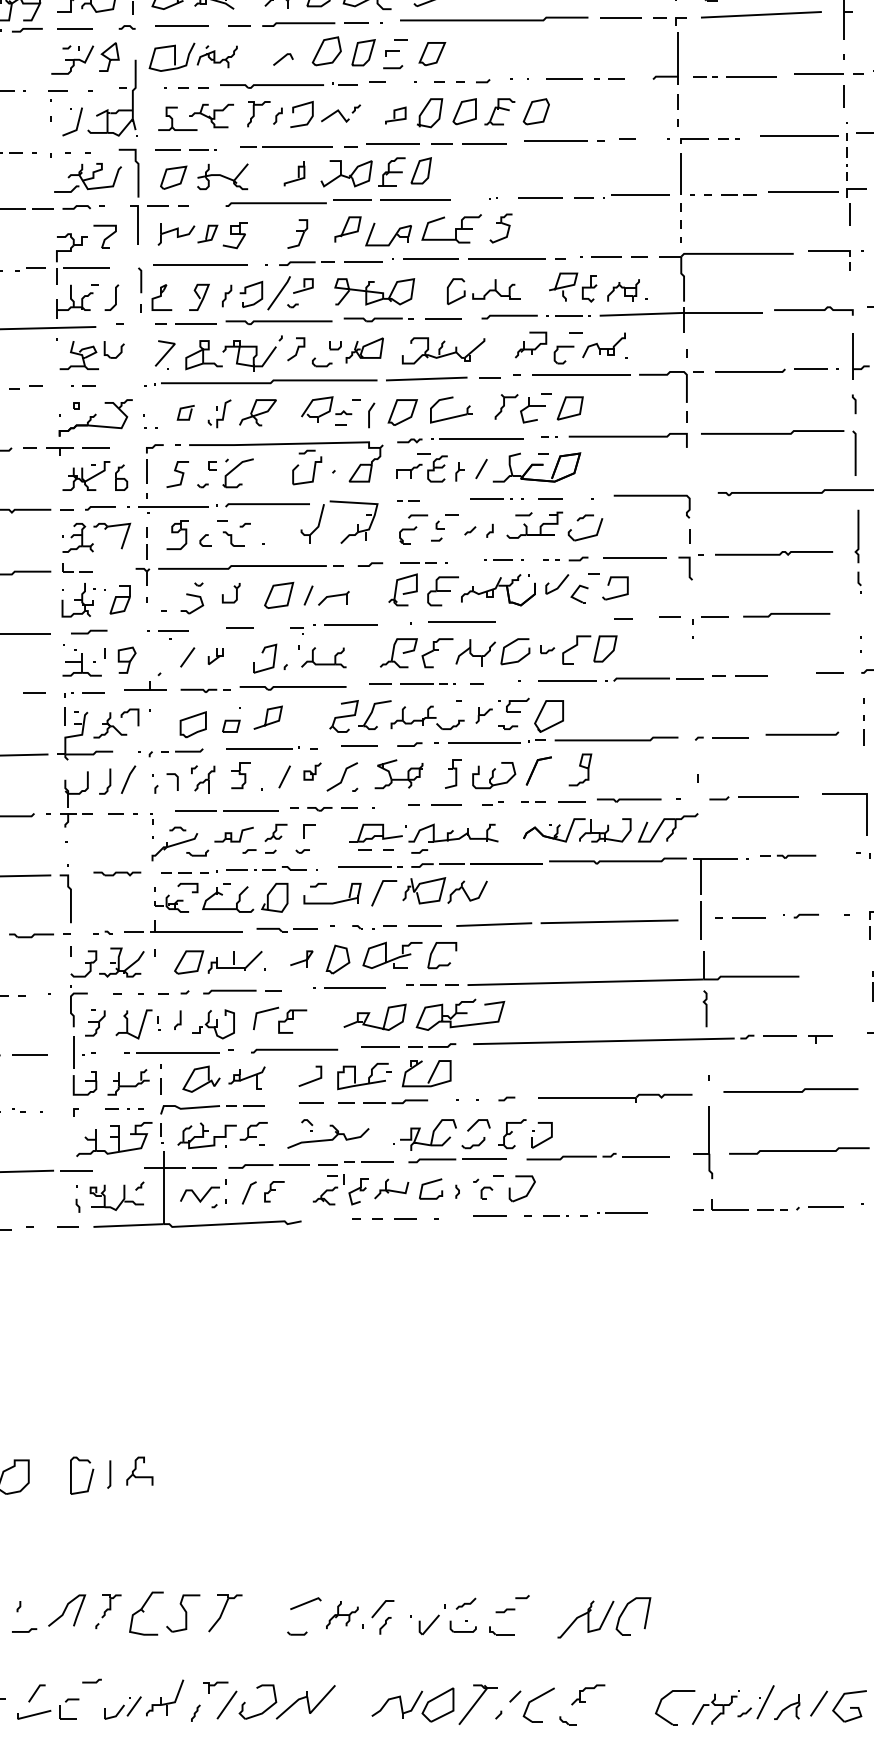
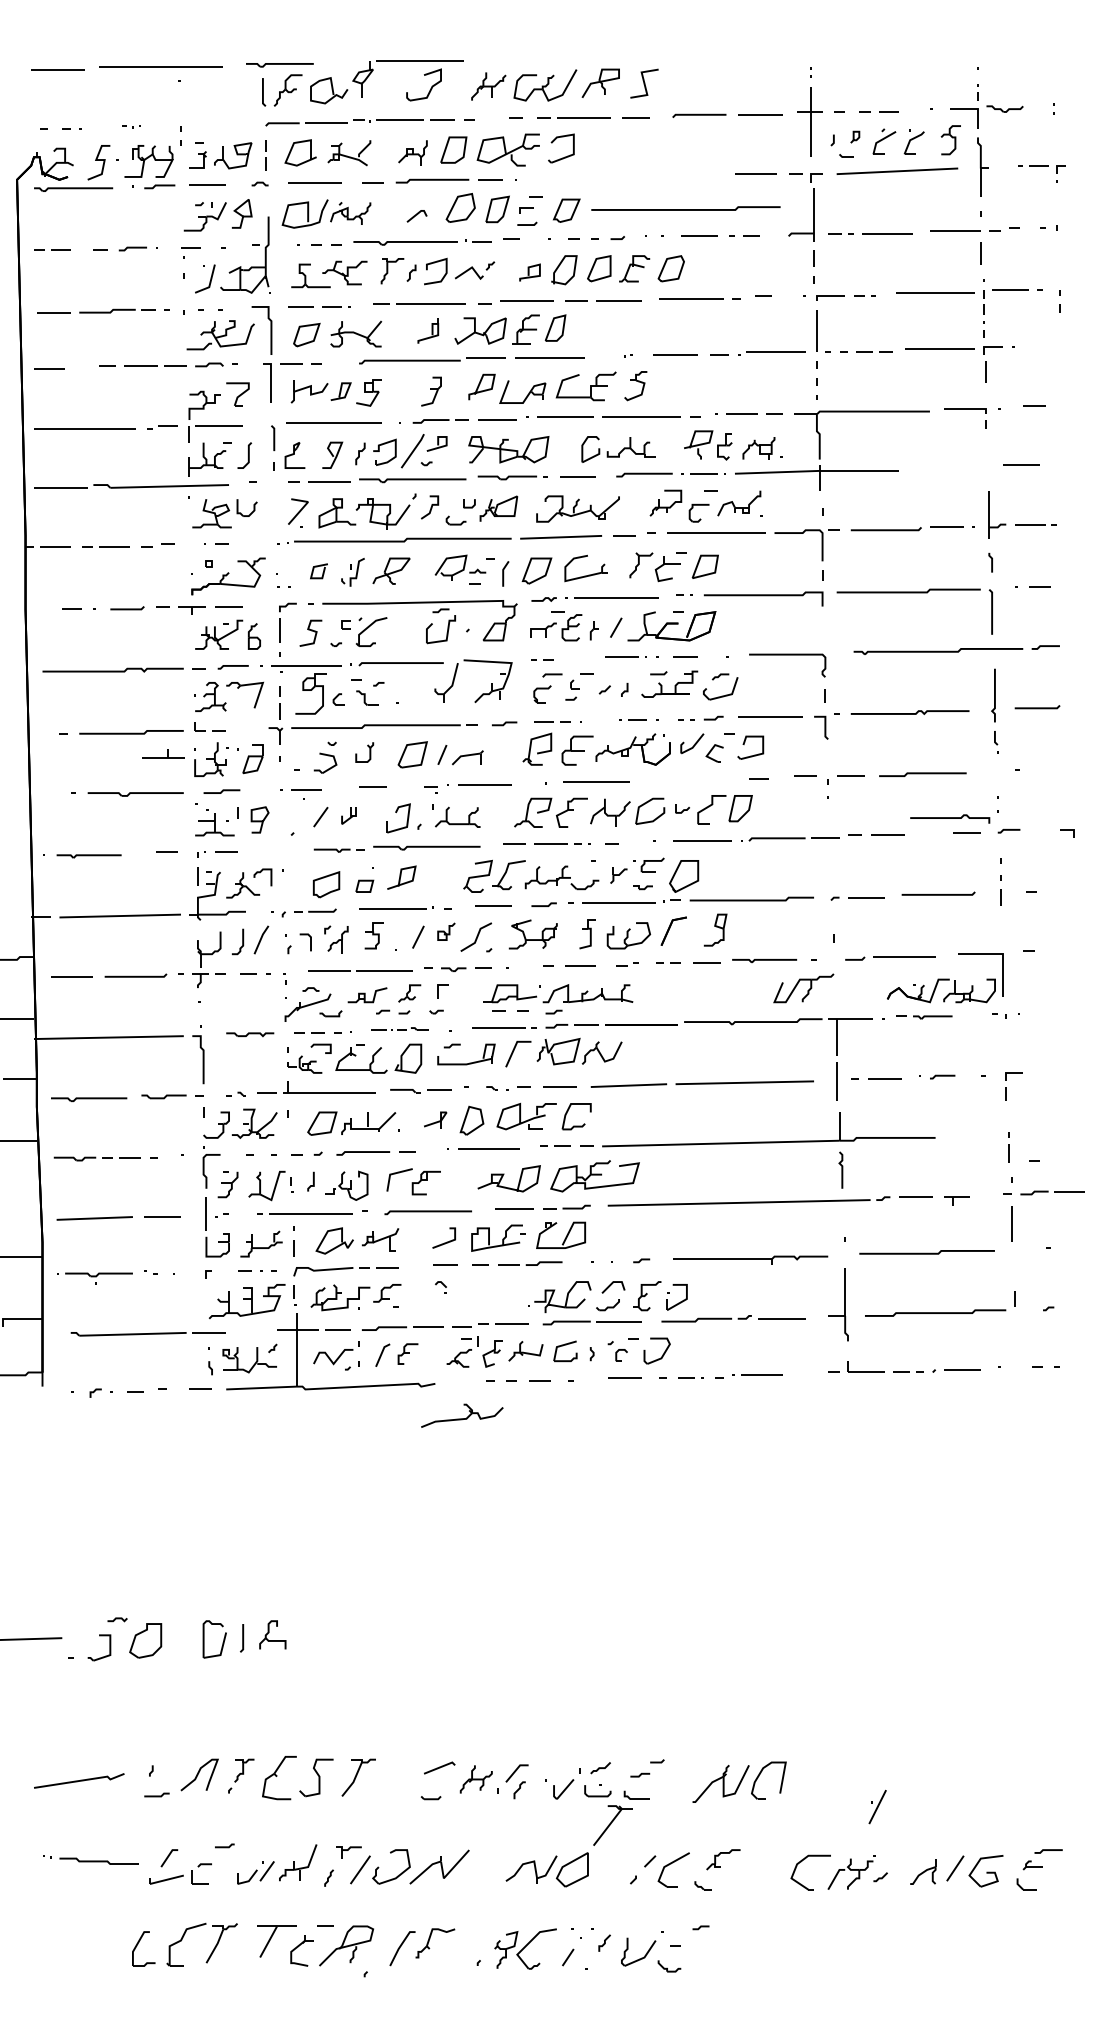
line: (493, 19) -> (685, 209), moved
curve: (814, 310) -> (950, 818), moved
part: (177, 535) -> (310, 694), size x1.4
part: (145, 685) -> (163, 753), moved
part: (577, 829) -> (941, 990), moved
part: (265, 867) -> (399, 1028), size x0.7
part: (328, 1136) -> (462, 1415), moved
part: (765, 1702) -> (877, 1807), moved
part: (477, 1704) -> (612, 1825), moved

